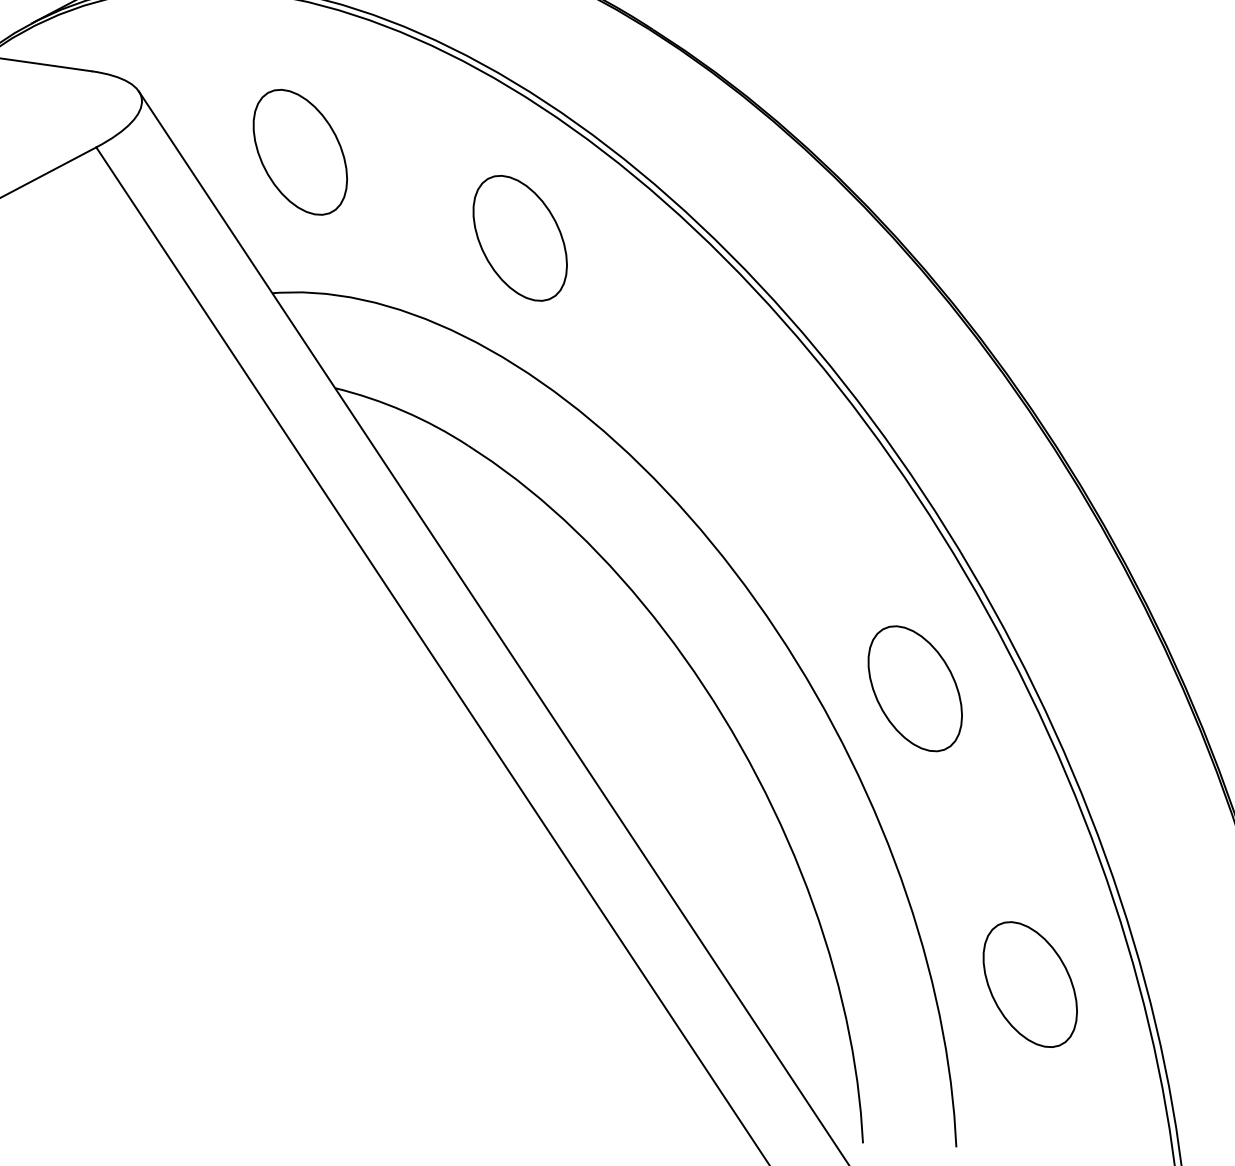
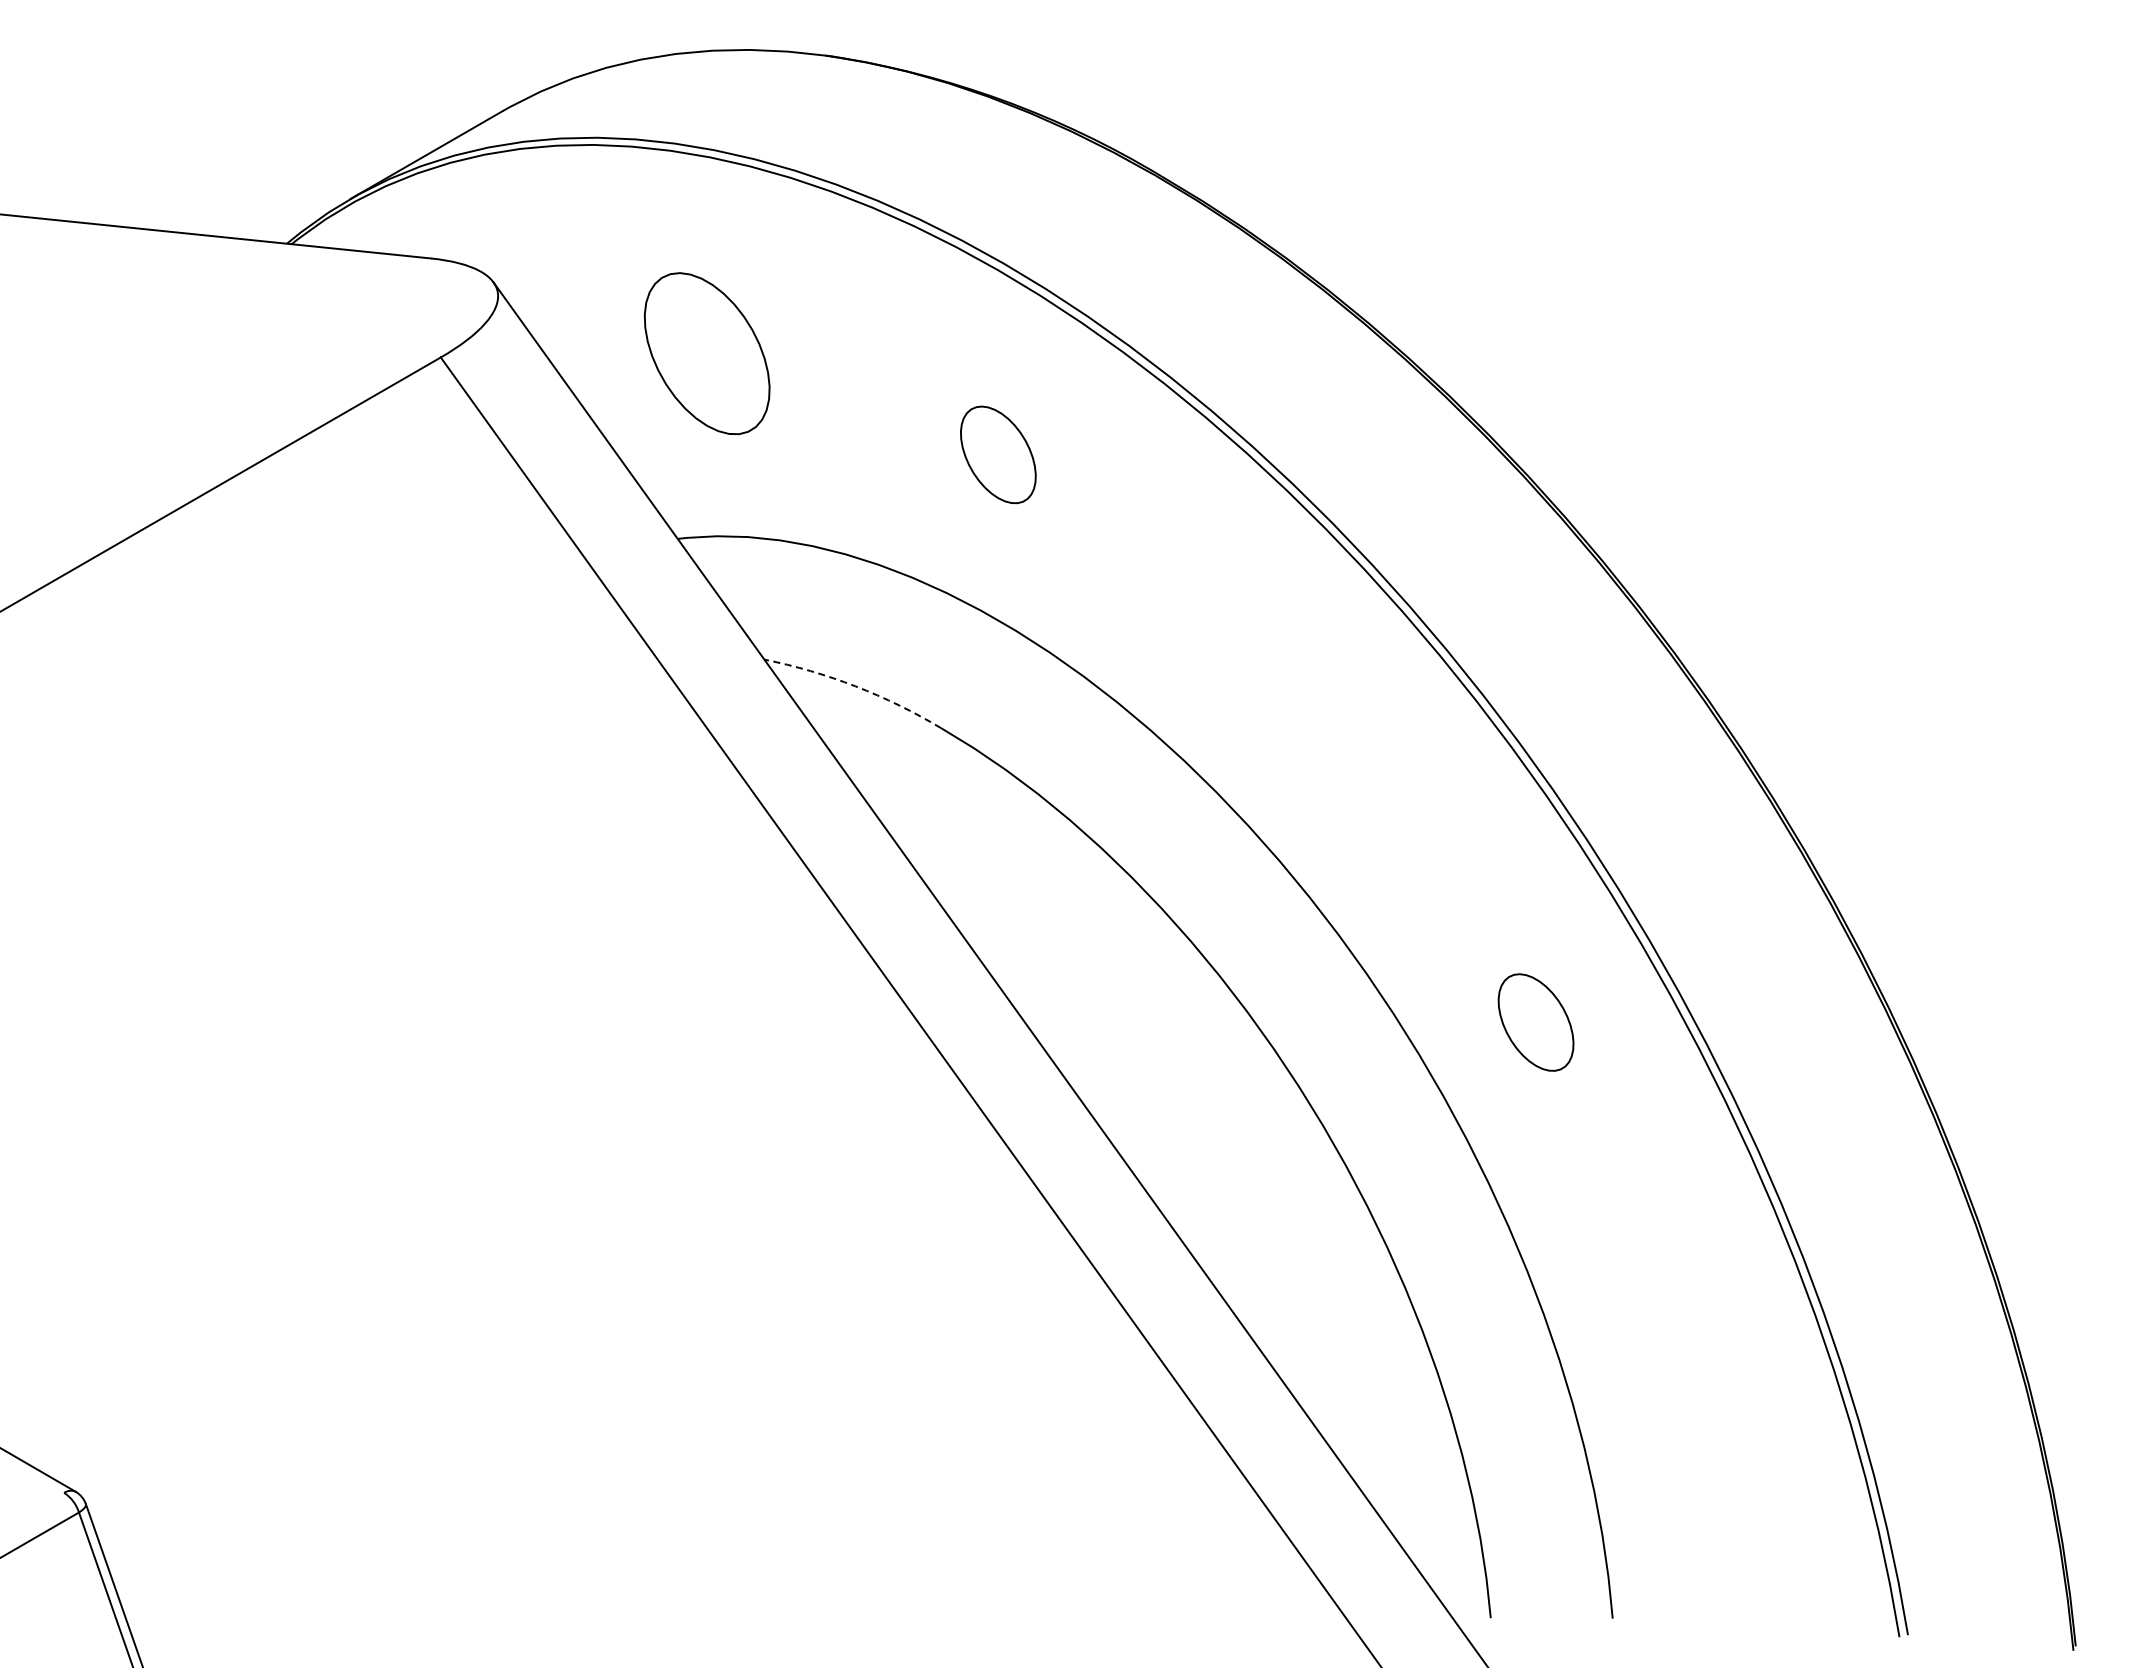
part: (520, 238) -> (998, 454), size x0.6
arc: (404, 411) -> (855, 686), solid -> dashed
part: (914, 688) -> (1535, 1022), size x0.6
part: (1029, 984) -> (1700, 1402), removed

